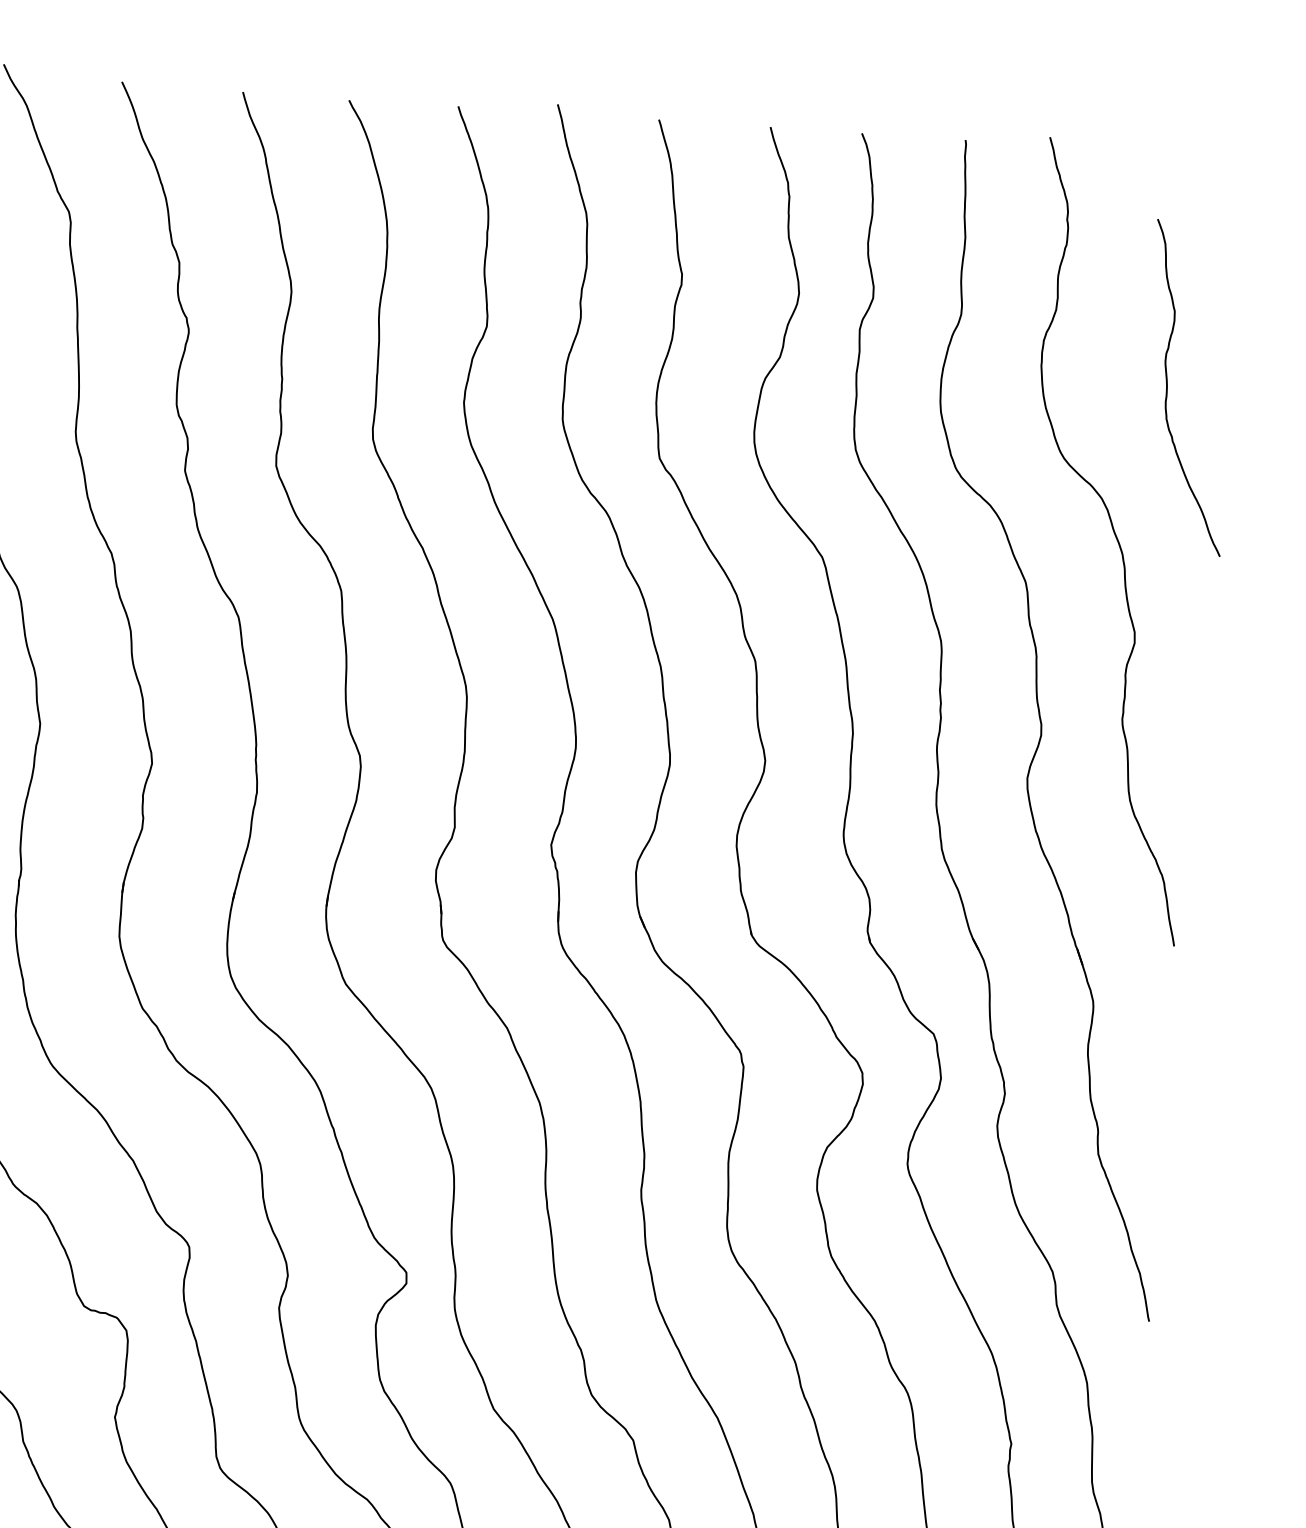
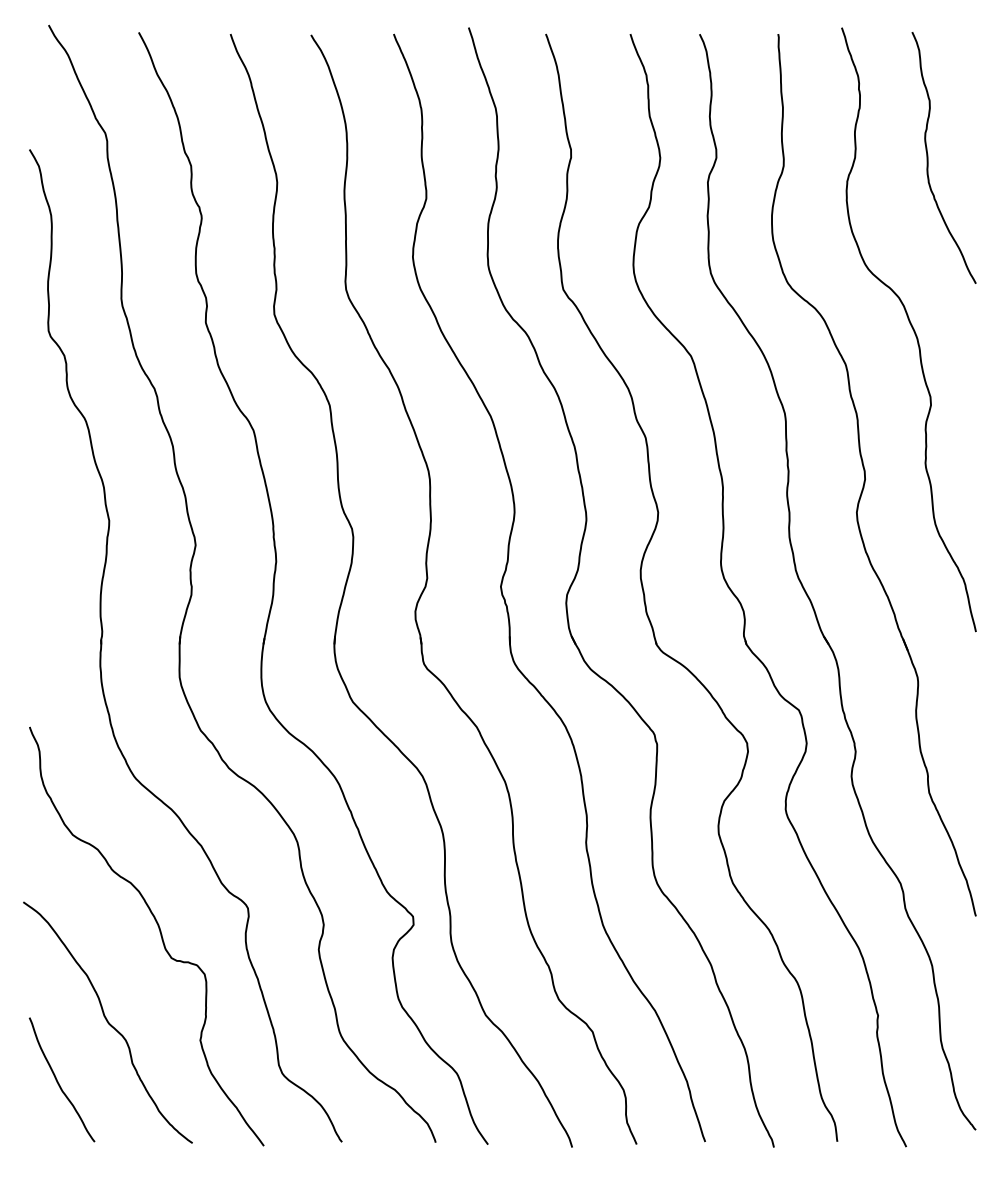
curve: (1168, 386) -> (928, 157), moved

